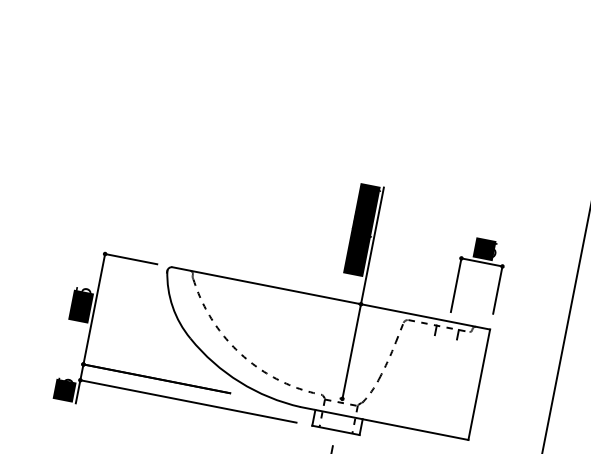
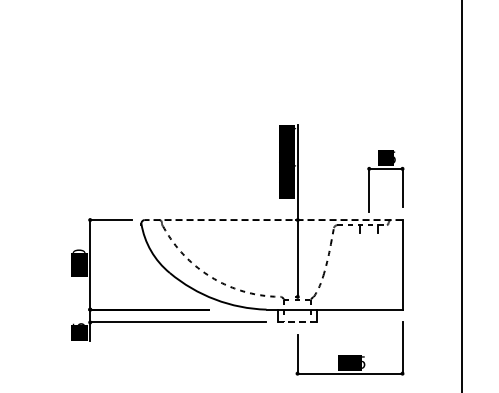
text: (82, 288) -> (77, 250), 175 -> 250
line: (330, 298) -> (273, 220), solid -> dashed
line: (335, 430) -> (297, 322), solid -> dashed

